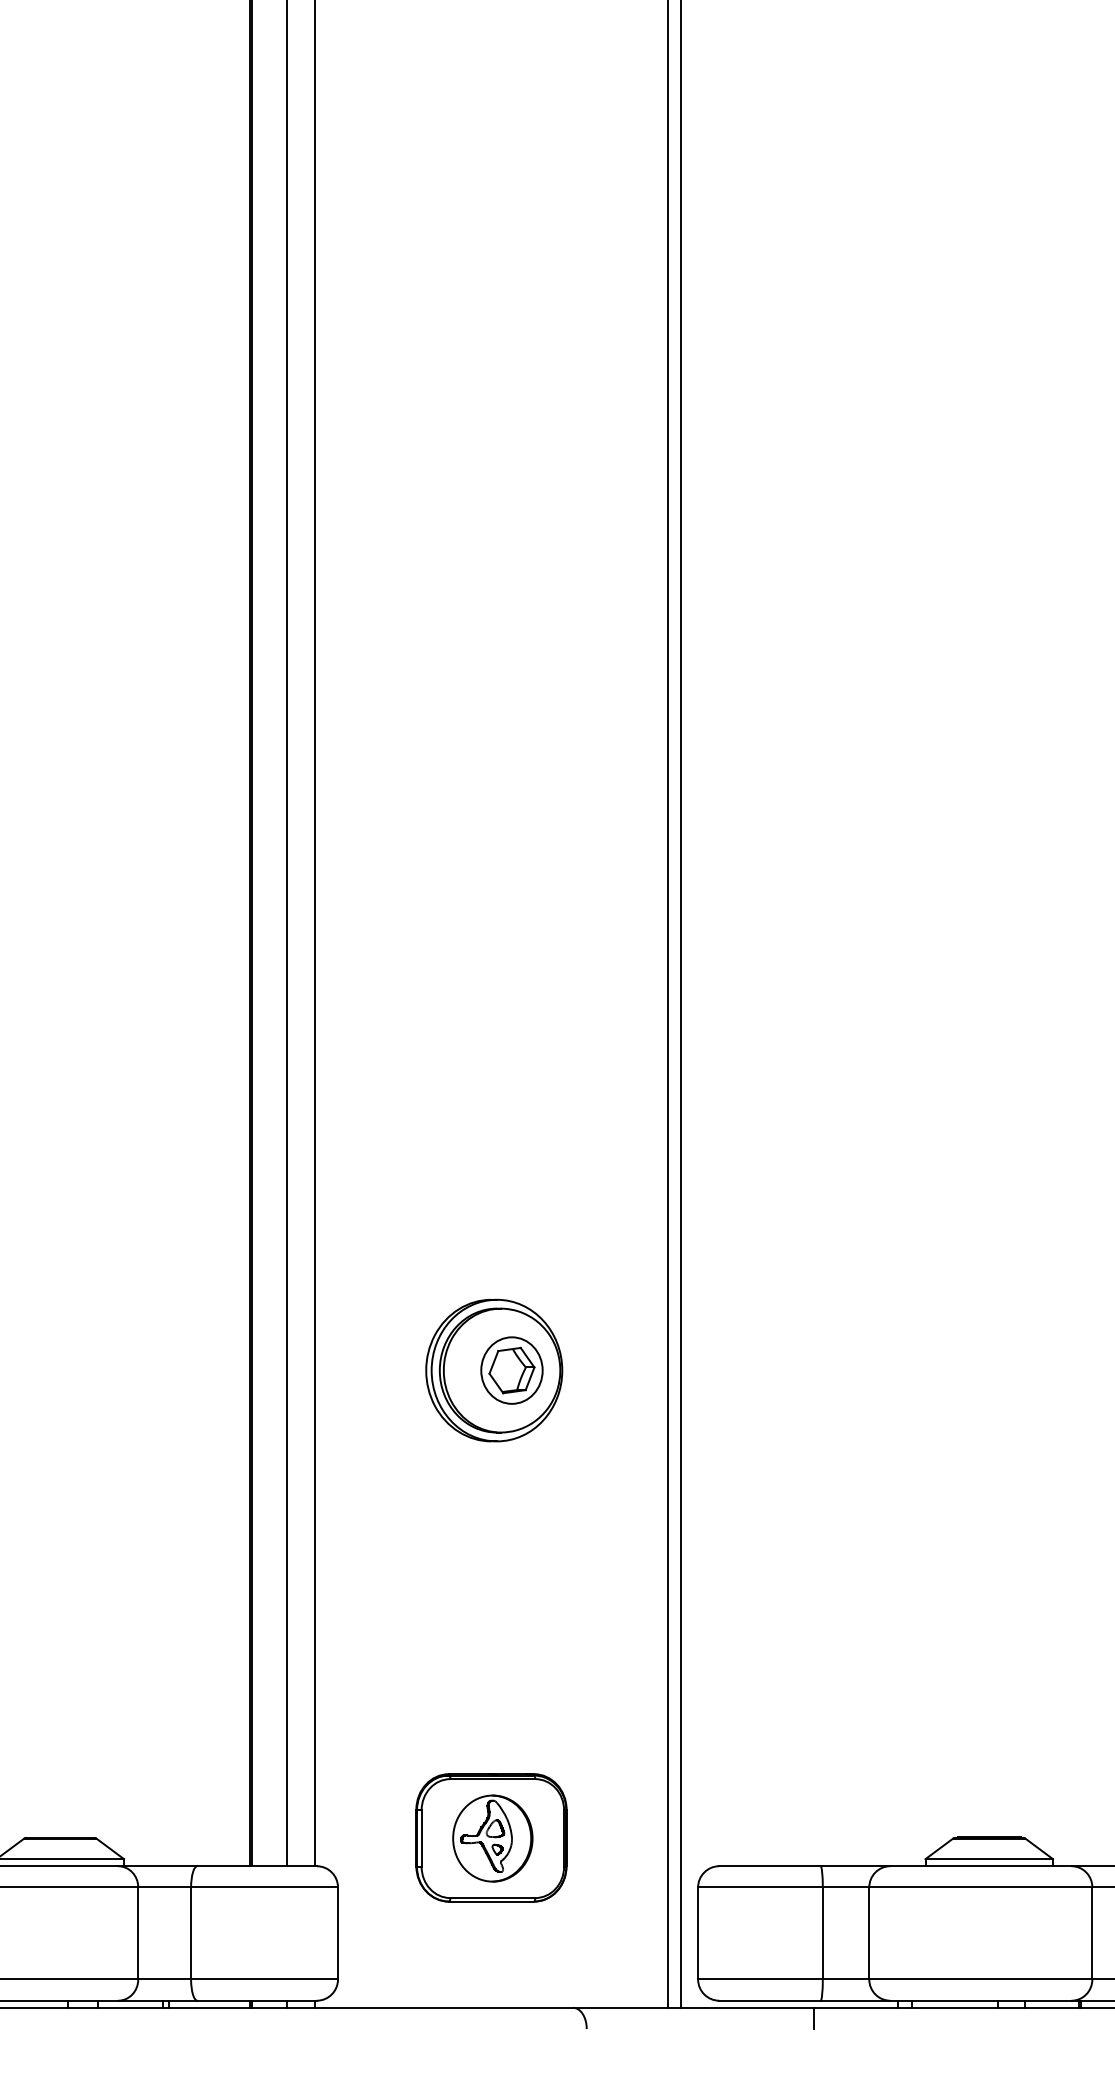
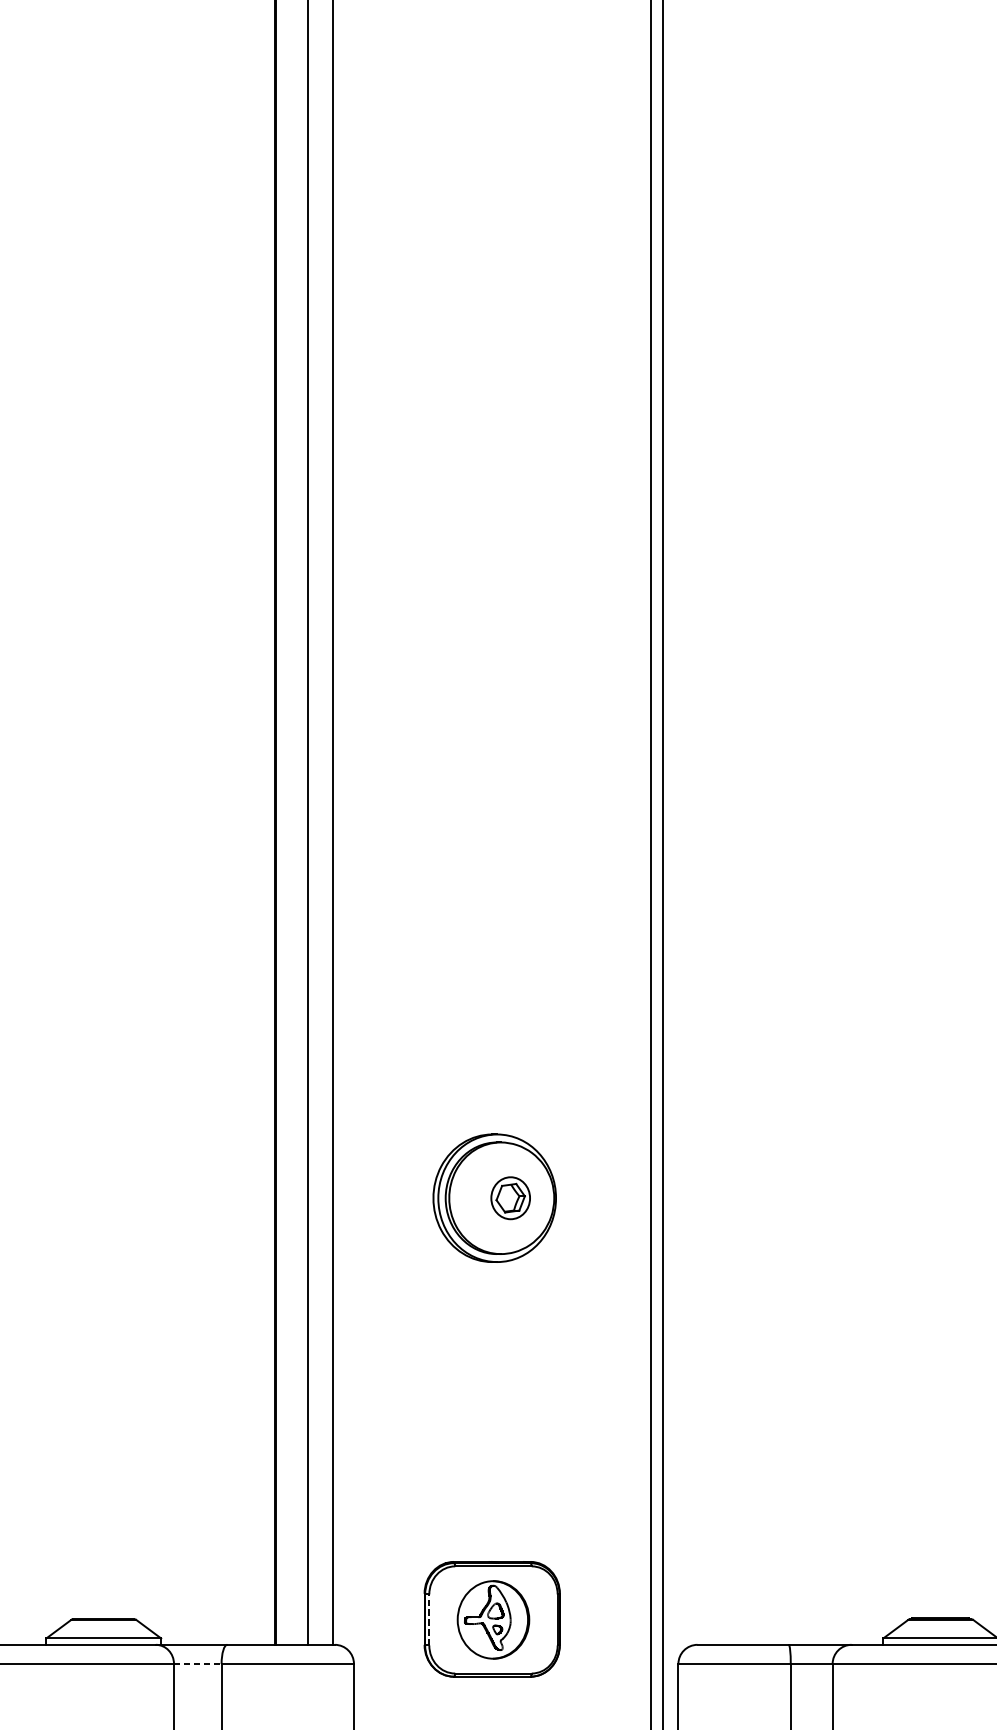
part: (511, 1370) -> (510, 1198), size x0.7
line: (421, 1838) -> (429, 1619), solid -> dashed
line: (165, 1887) -> (198, 1664), solid -> dashed

